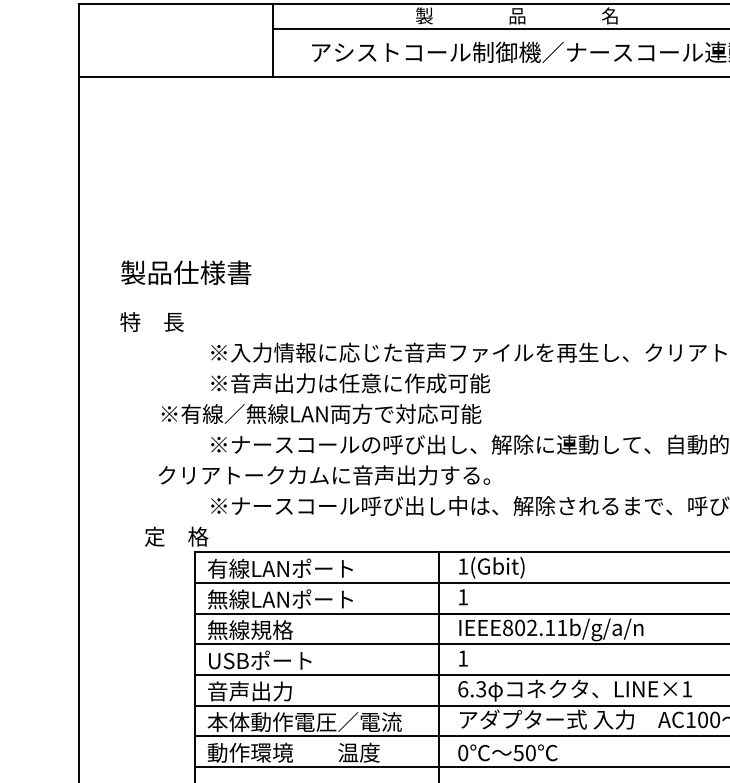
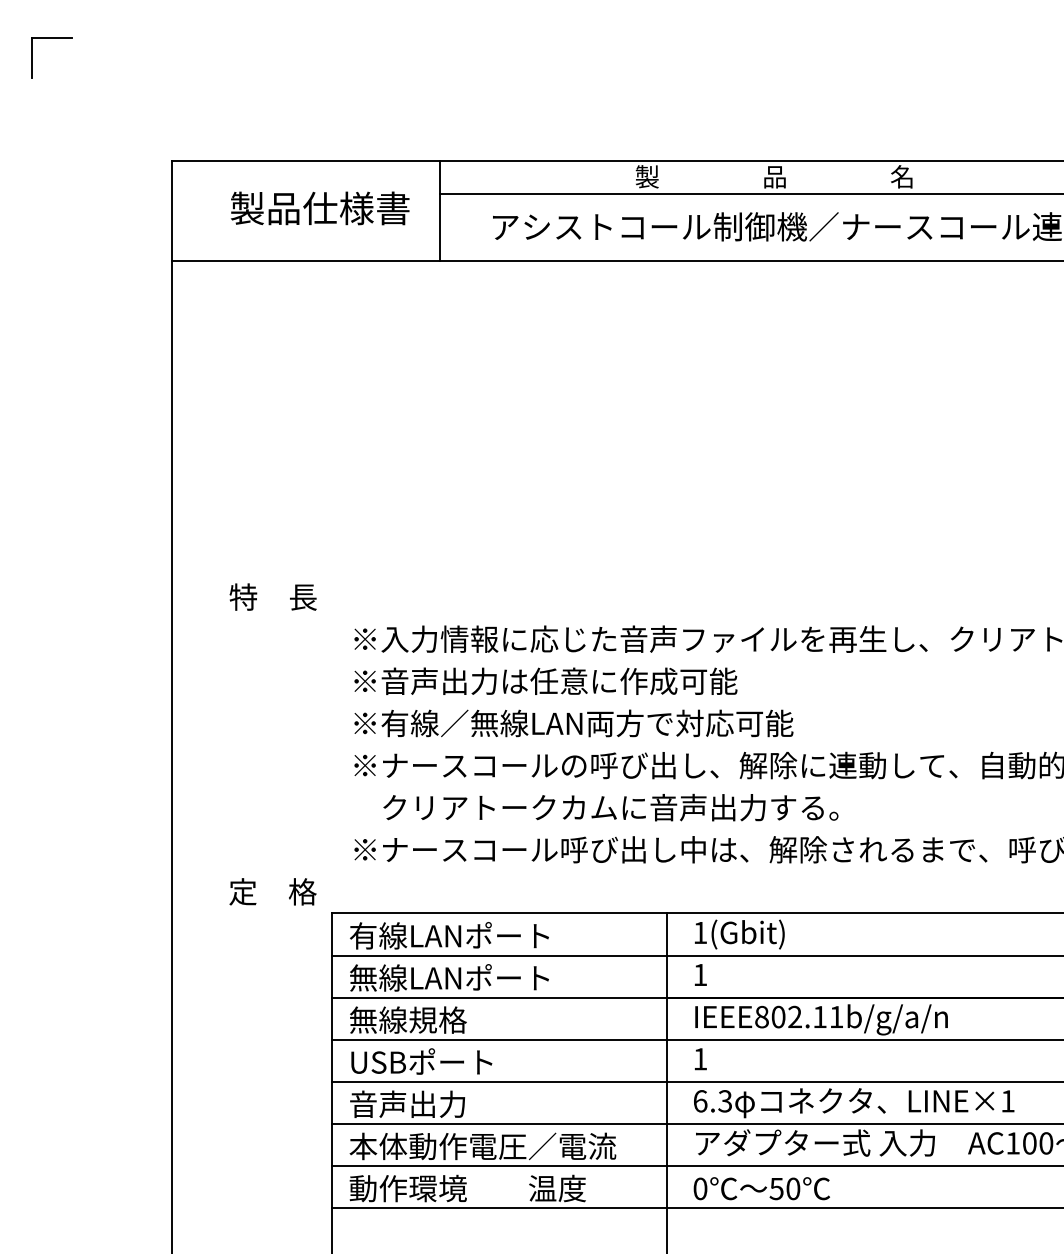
text: (186, 272) -> (320, 208), moved
text: (321, 414) -> (573, 723), moved
text: (324, 475) -> (610, 807), moved
text: (176, 536) -> (272, 891), moved

